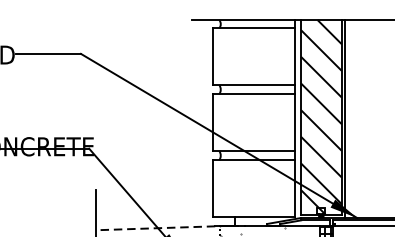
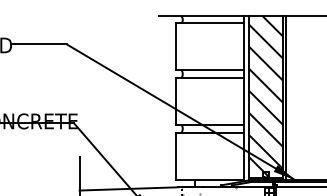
line: (155, 227) -> (128, 188), dashed -> solid

